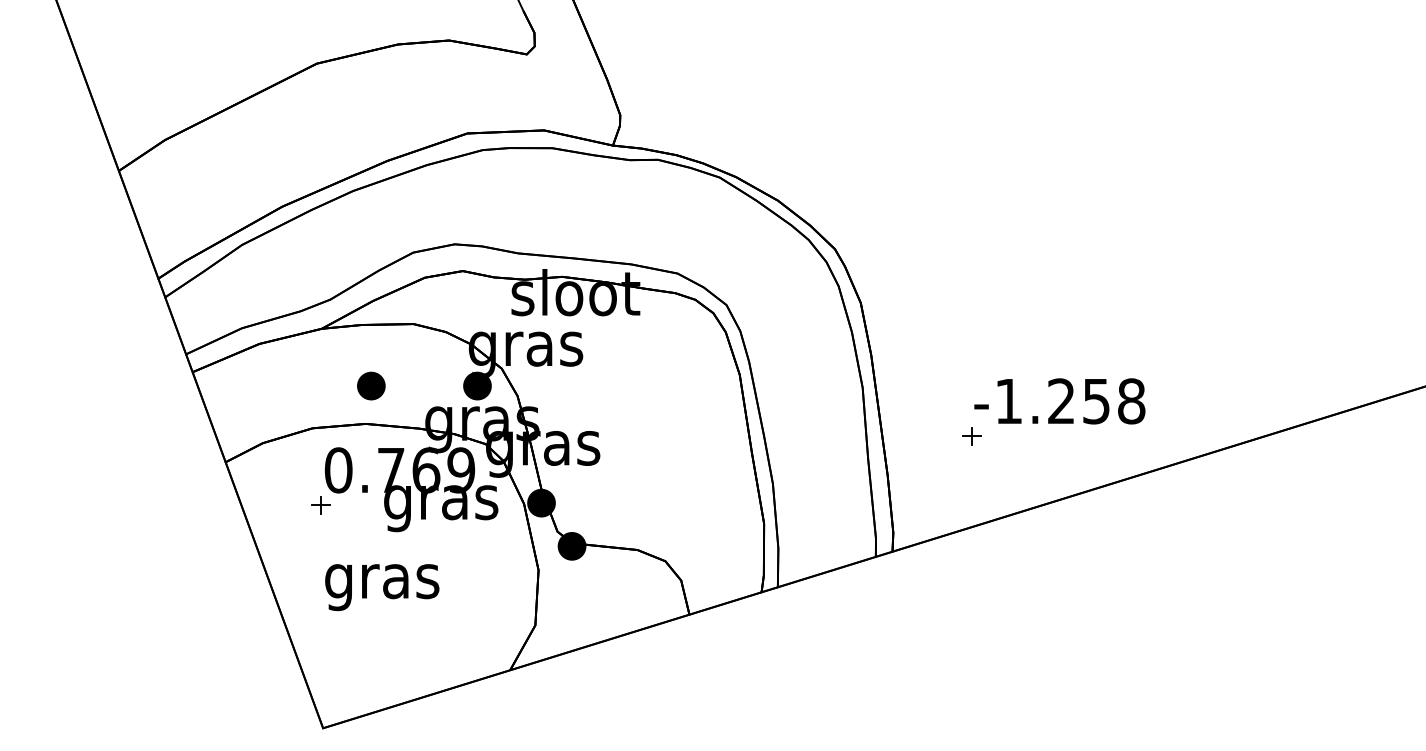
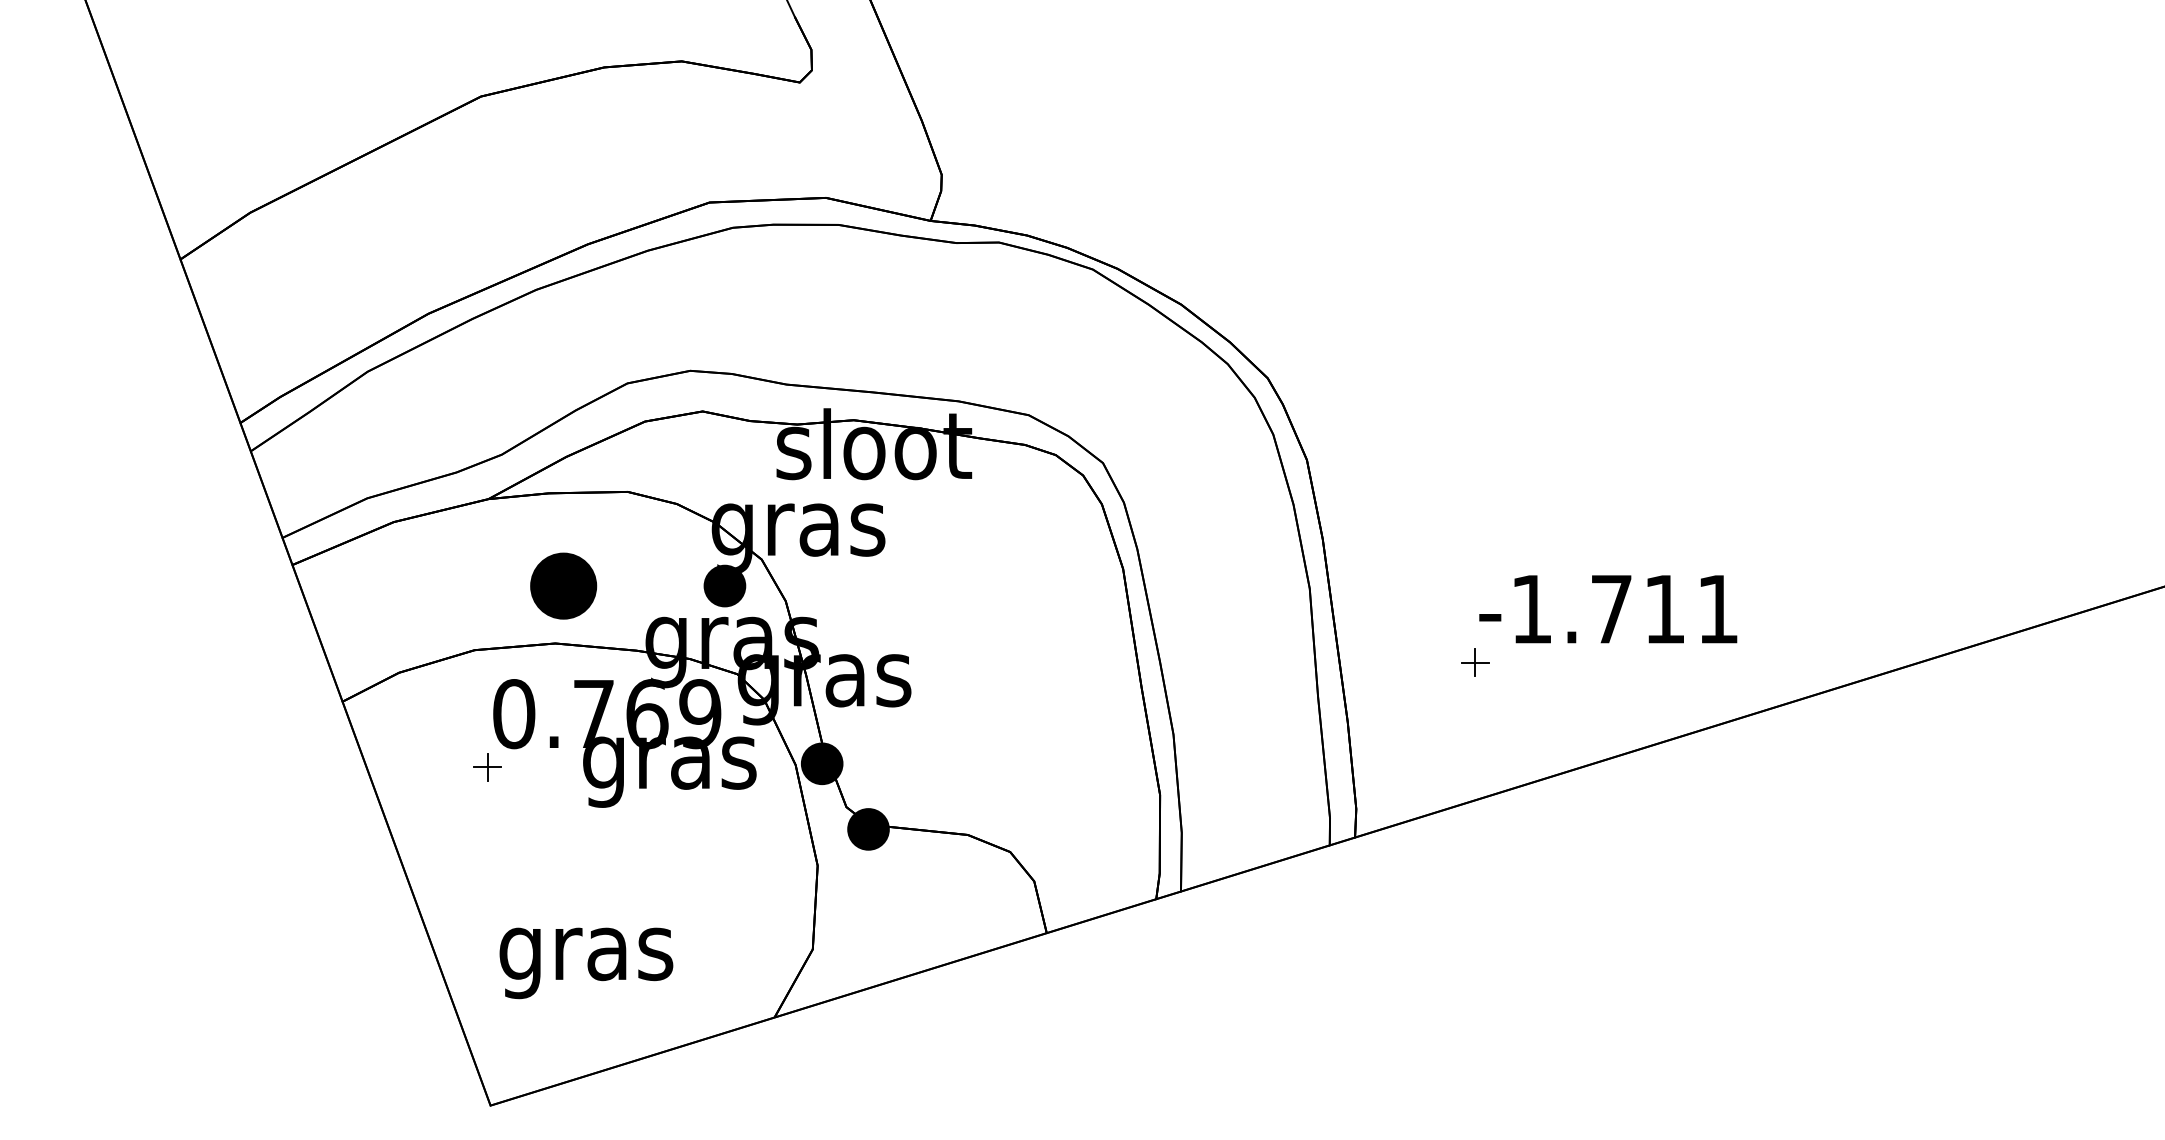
part: (371, 385) -> (564, 585), size x1.6
text: (1096, 401) -> (1664, 609), -1.258 -> -1.711
text: (382, 587) -> (586, 963), moved

